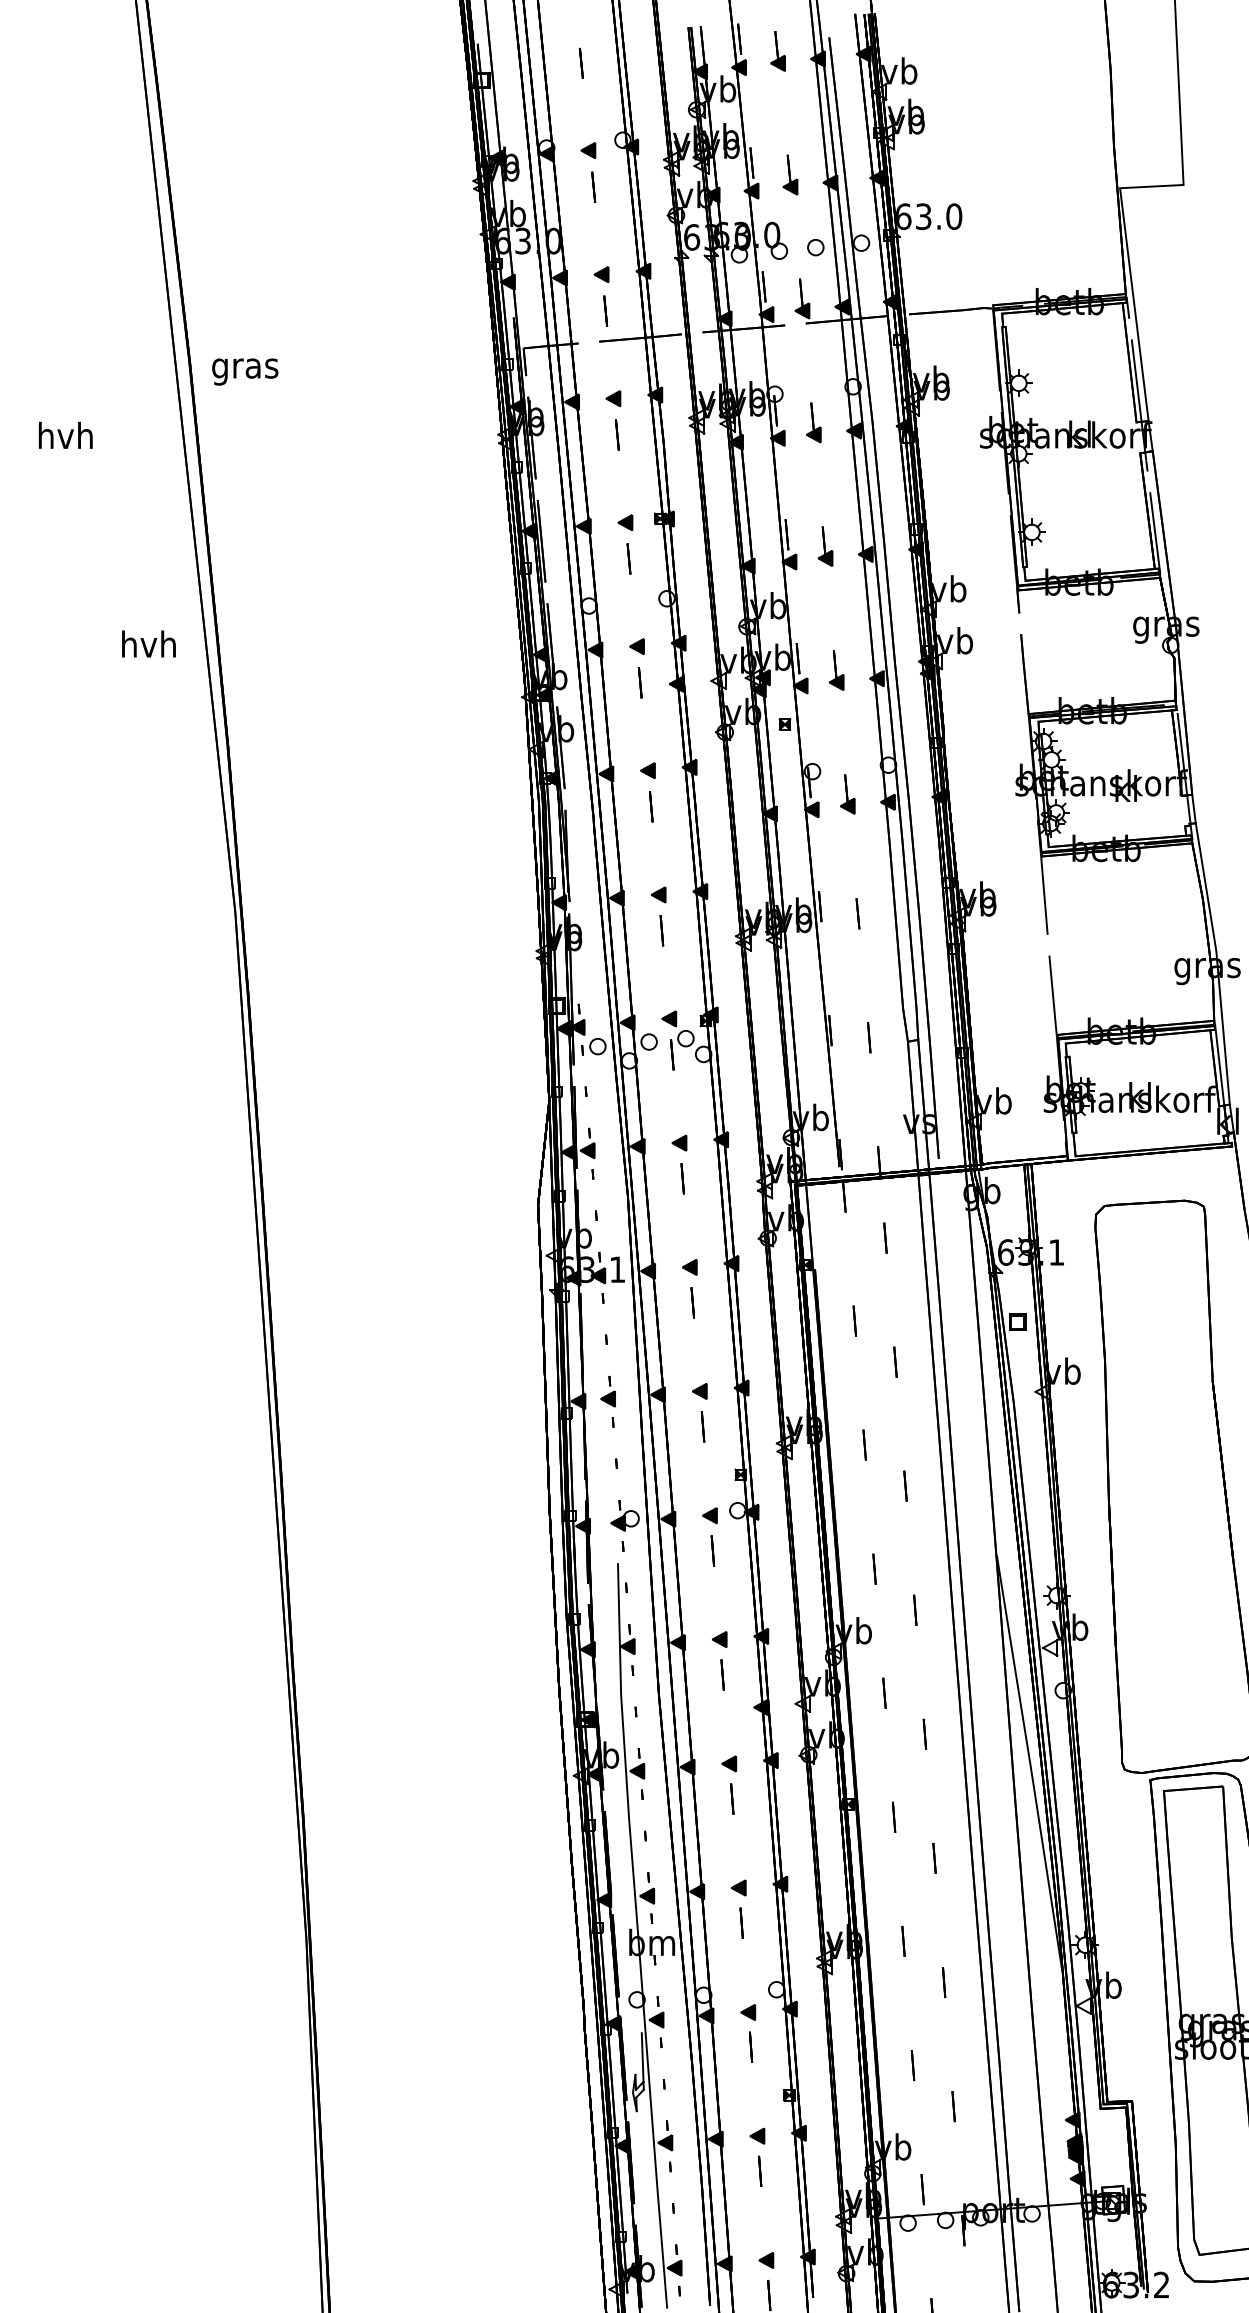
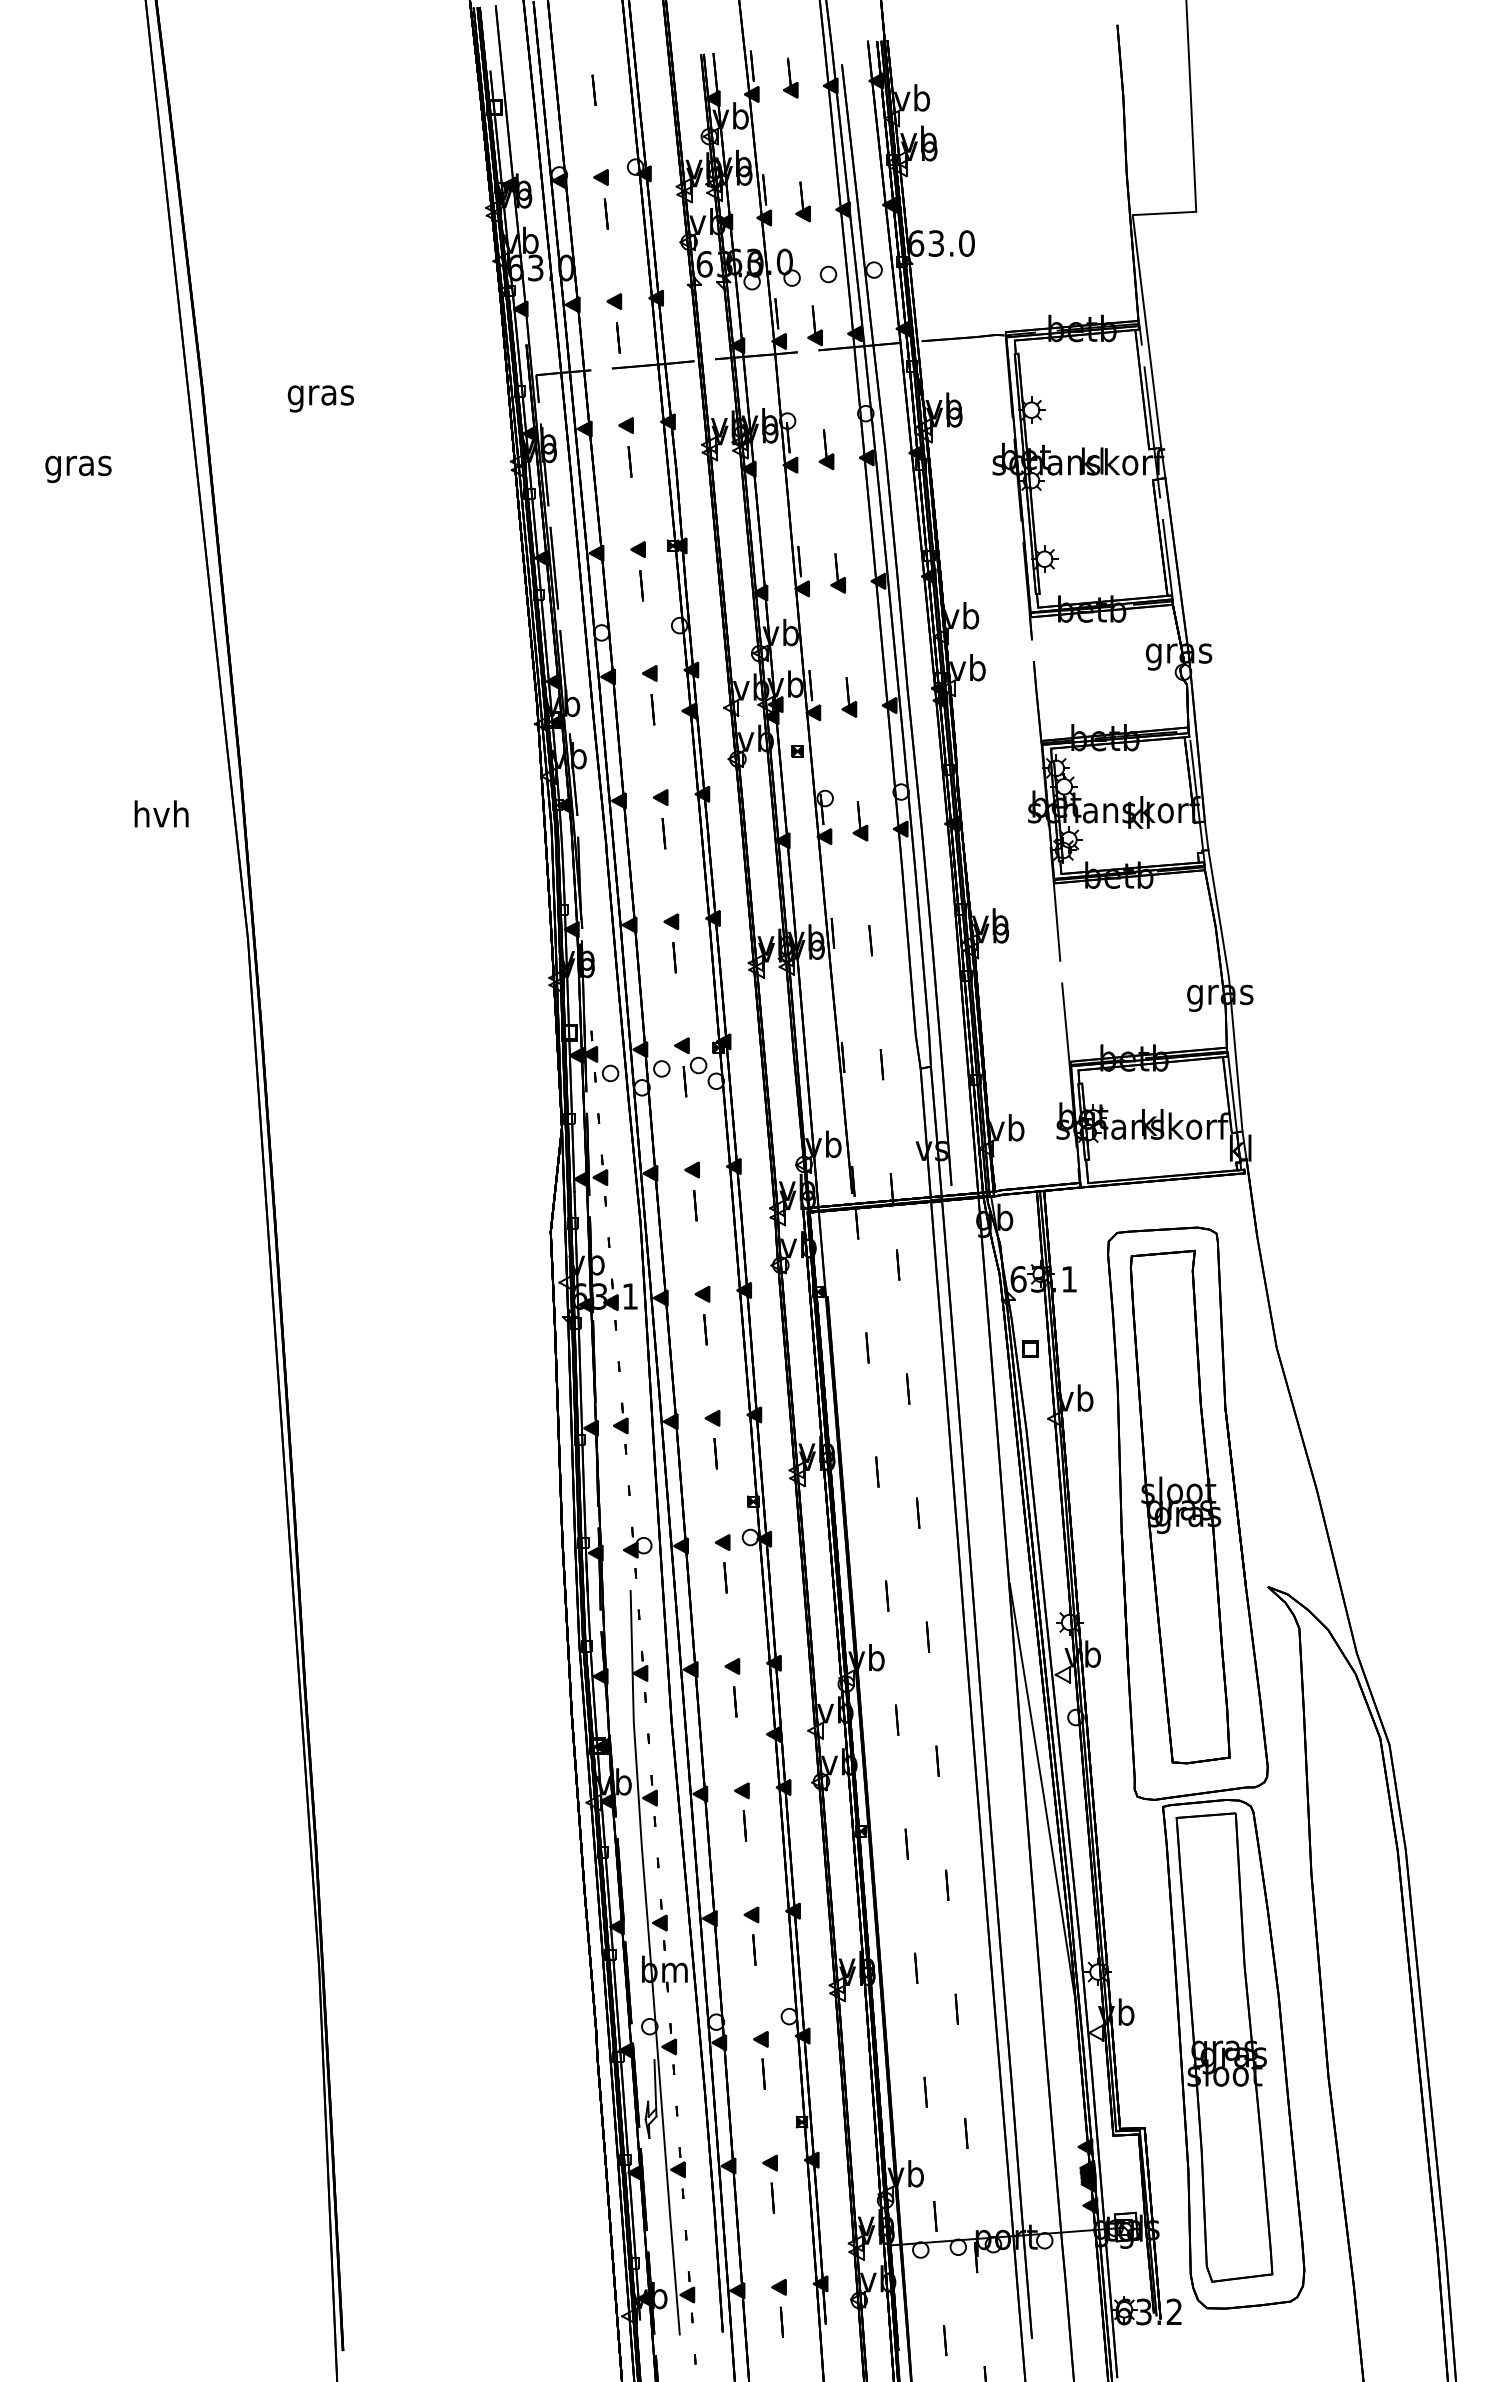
text: (244, 371) -> (320, 398), moved
text: (65, 438) -> (78, 465), hvh -> gras
text: (148, 643) -> (161, 813), moved
part: (1166, 1479) -> (1179, 1506), added

